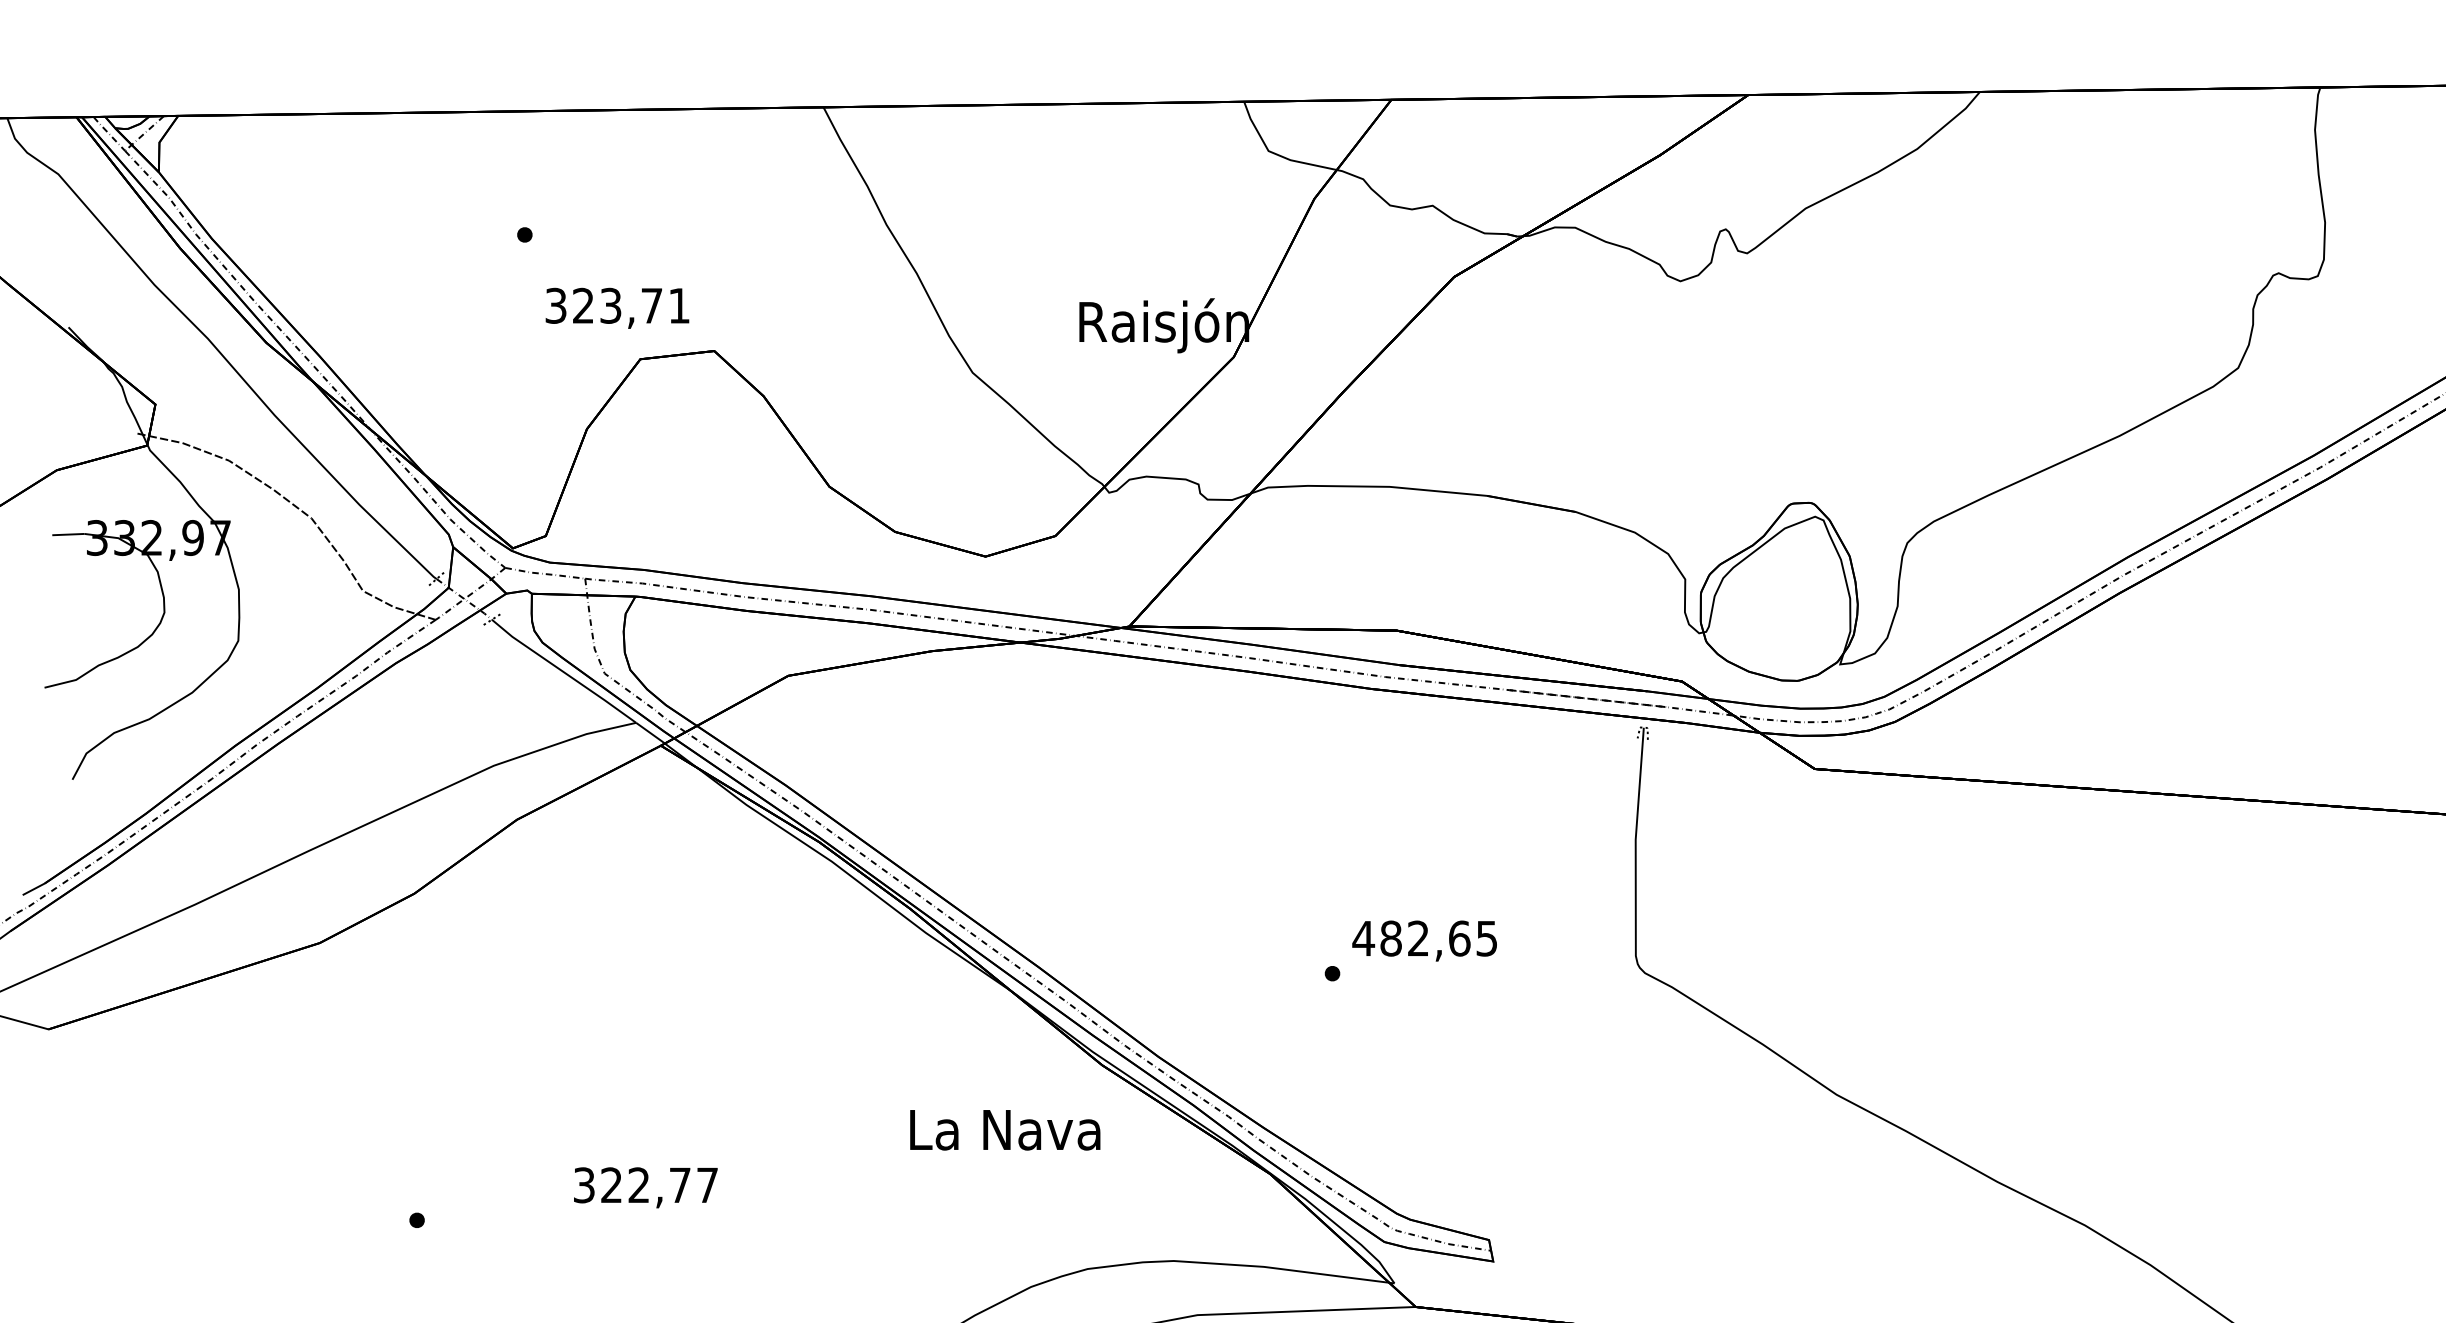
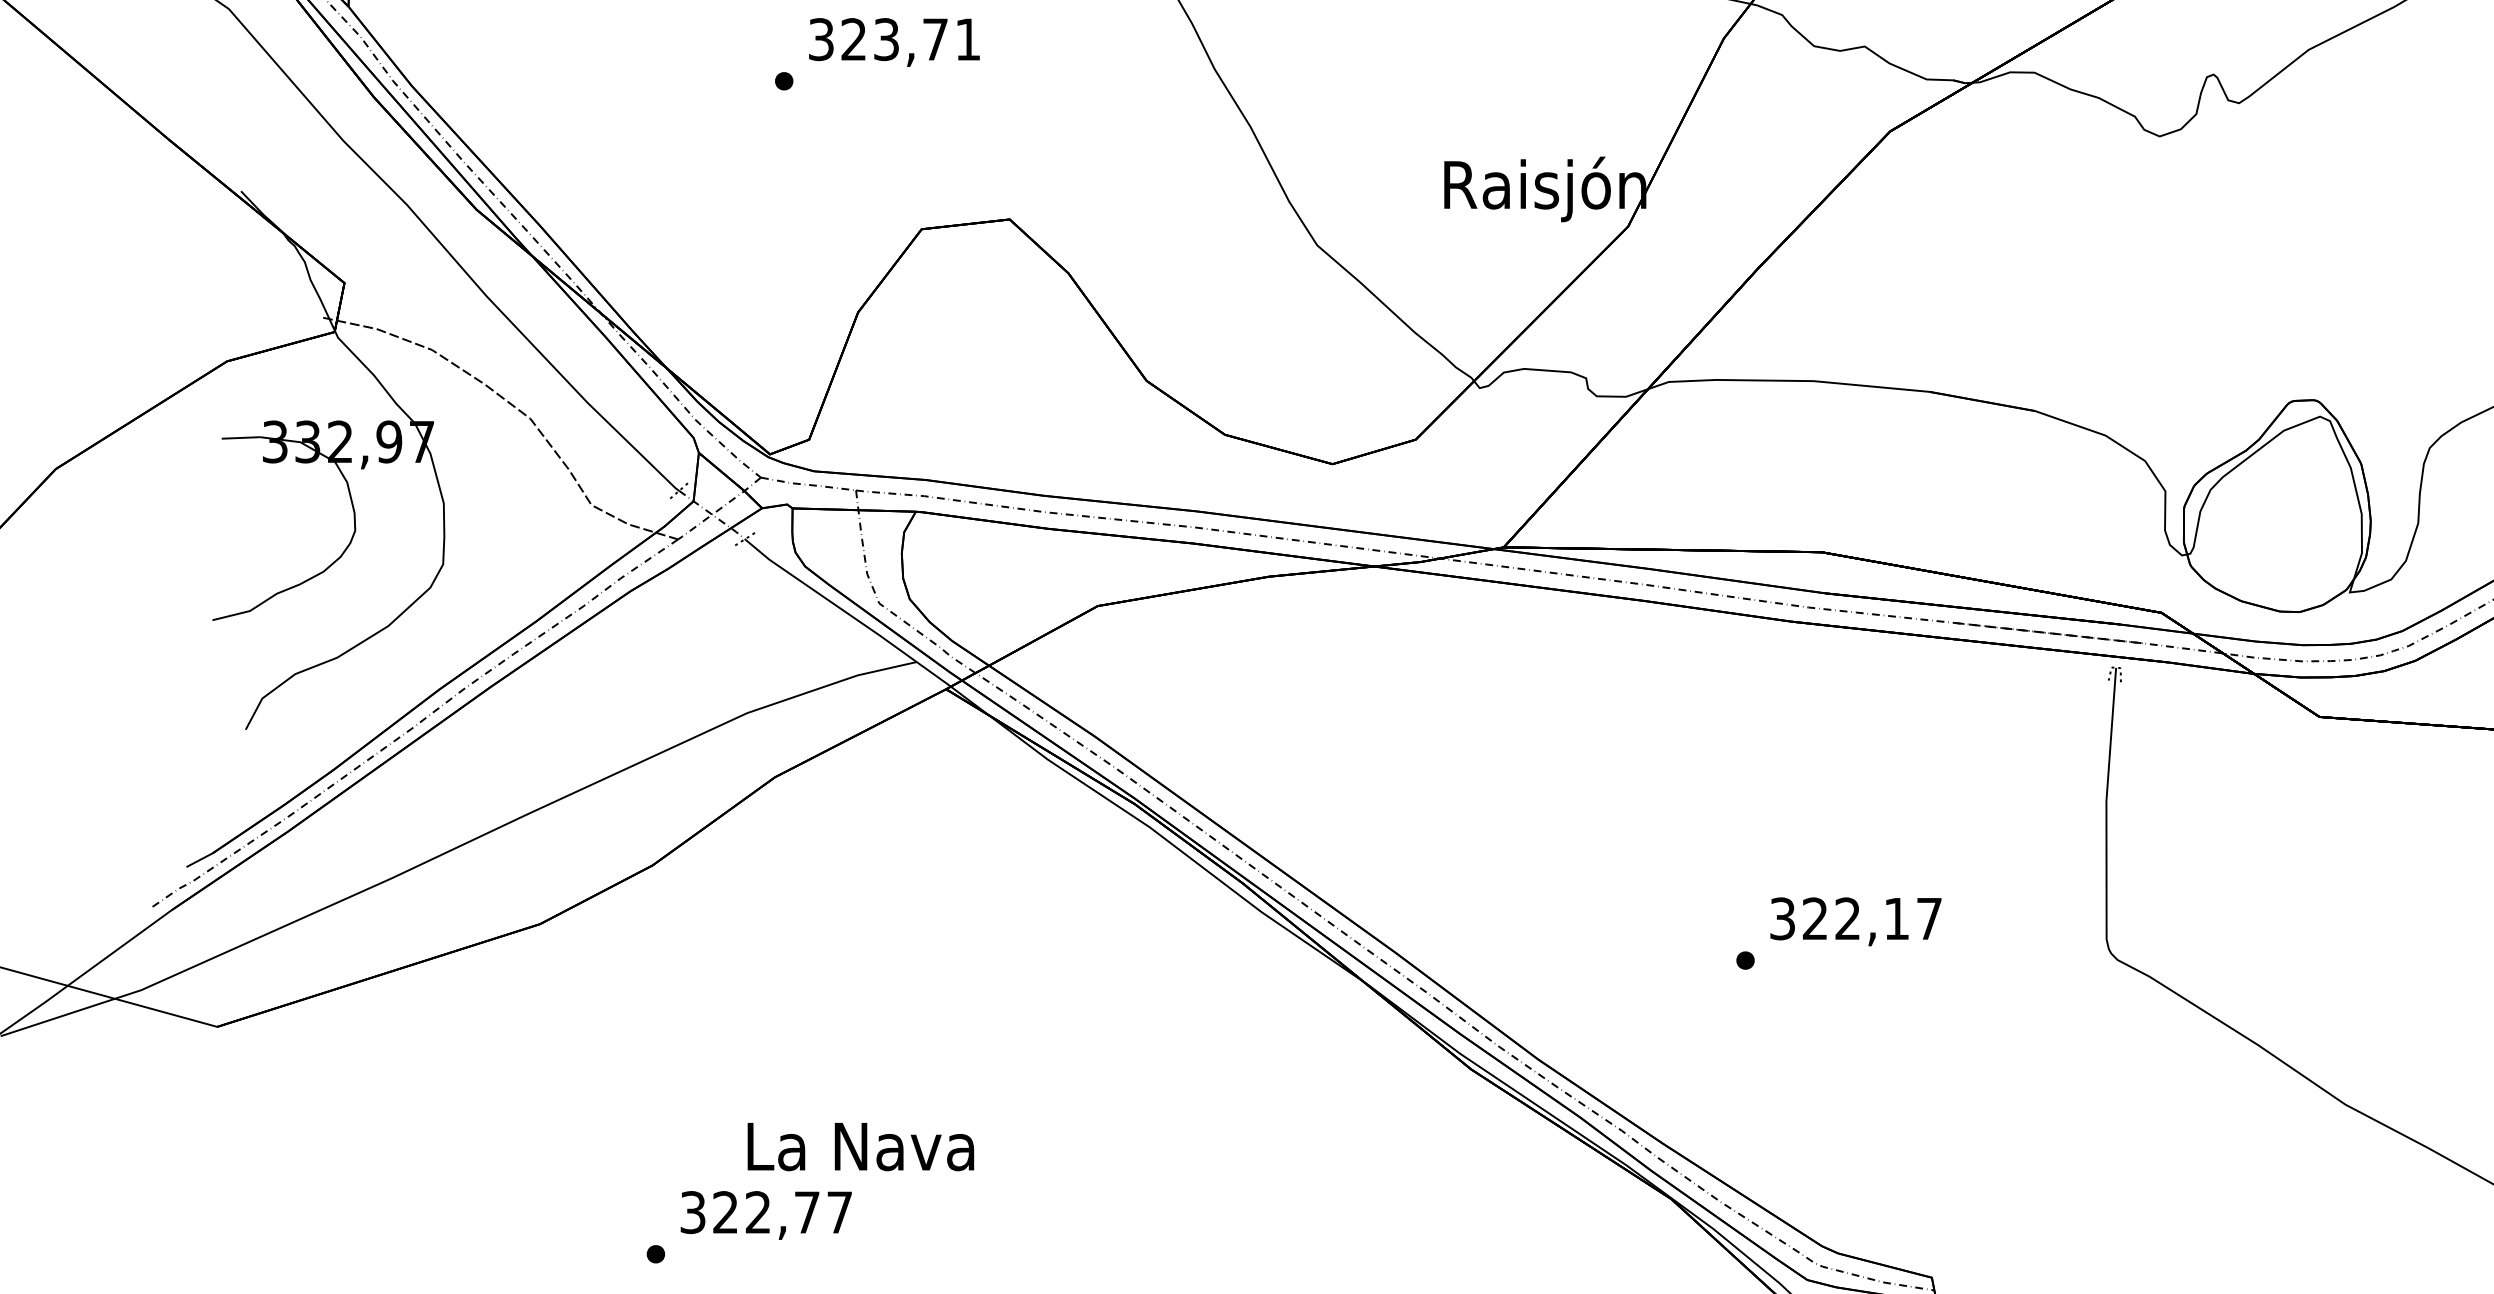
text: (617, 307) -> (894, 41), moved
text: (1424, 938) -> (1855, 918), 482,65 -> 322,17
text: (1005, 1130) -> (861, 1147), moved
text: (645, 1187) -> (765, 1215), moved

